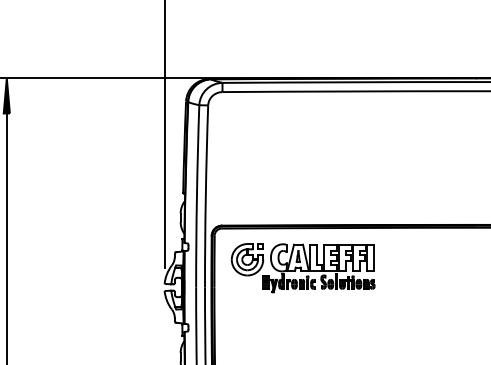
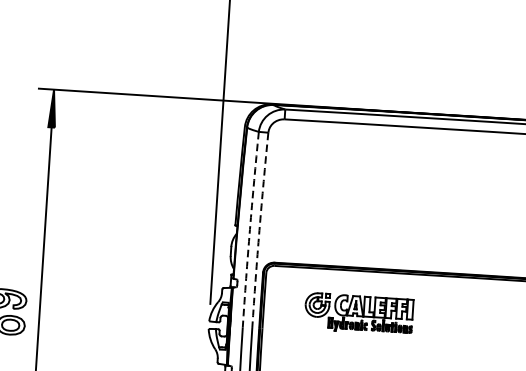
arc: (196, 196) -> (249, 229), solid -> dashed
arc: (205, 196) -> (259, 230), solid -> dashed
part: (302, 268) -> (358, 314), size x0.7

